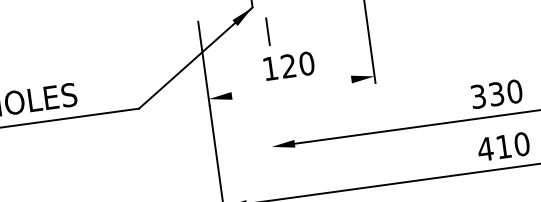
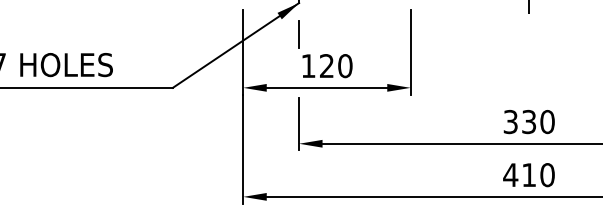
line: (267, 32) -> (298, 34), moved
line: (291, 87) -> (326, 87), added
line: (269, 127) -> (299, 124), added

